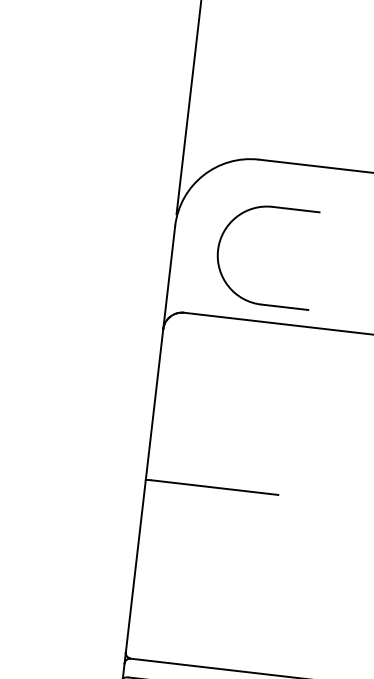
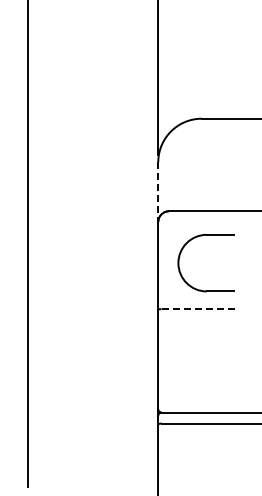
part: (220, 261) -> (180, 269), moved
line: (169, 278) -> (158, 192), solid -> dashed
line: (215, 488) -> (198, 309), solid -> dashed

